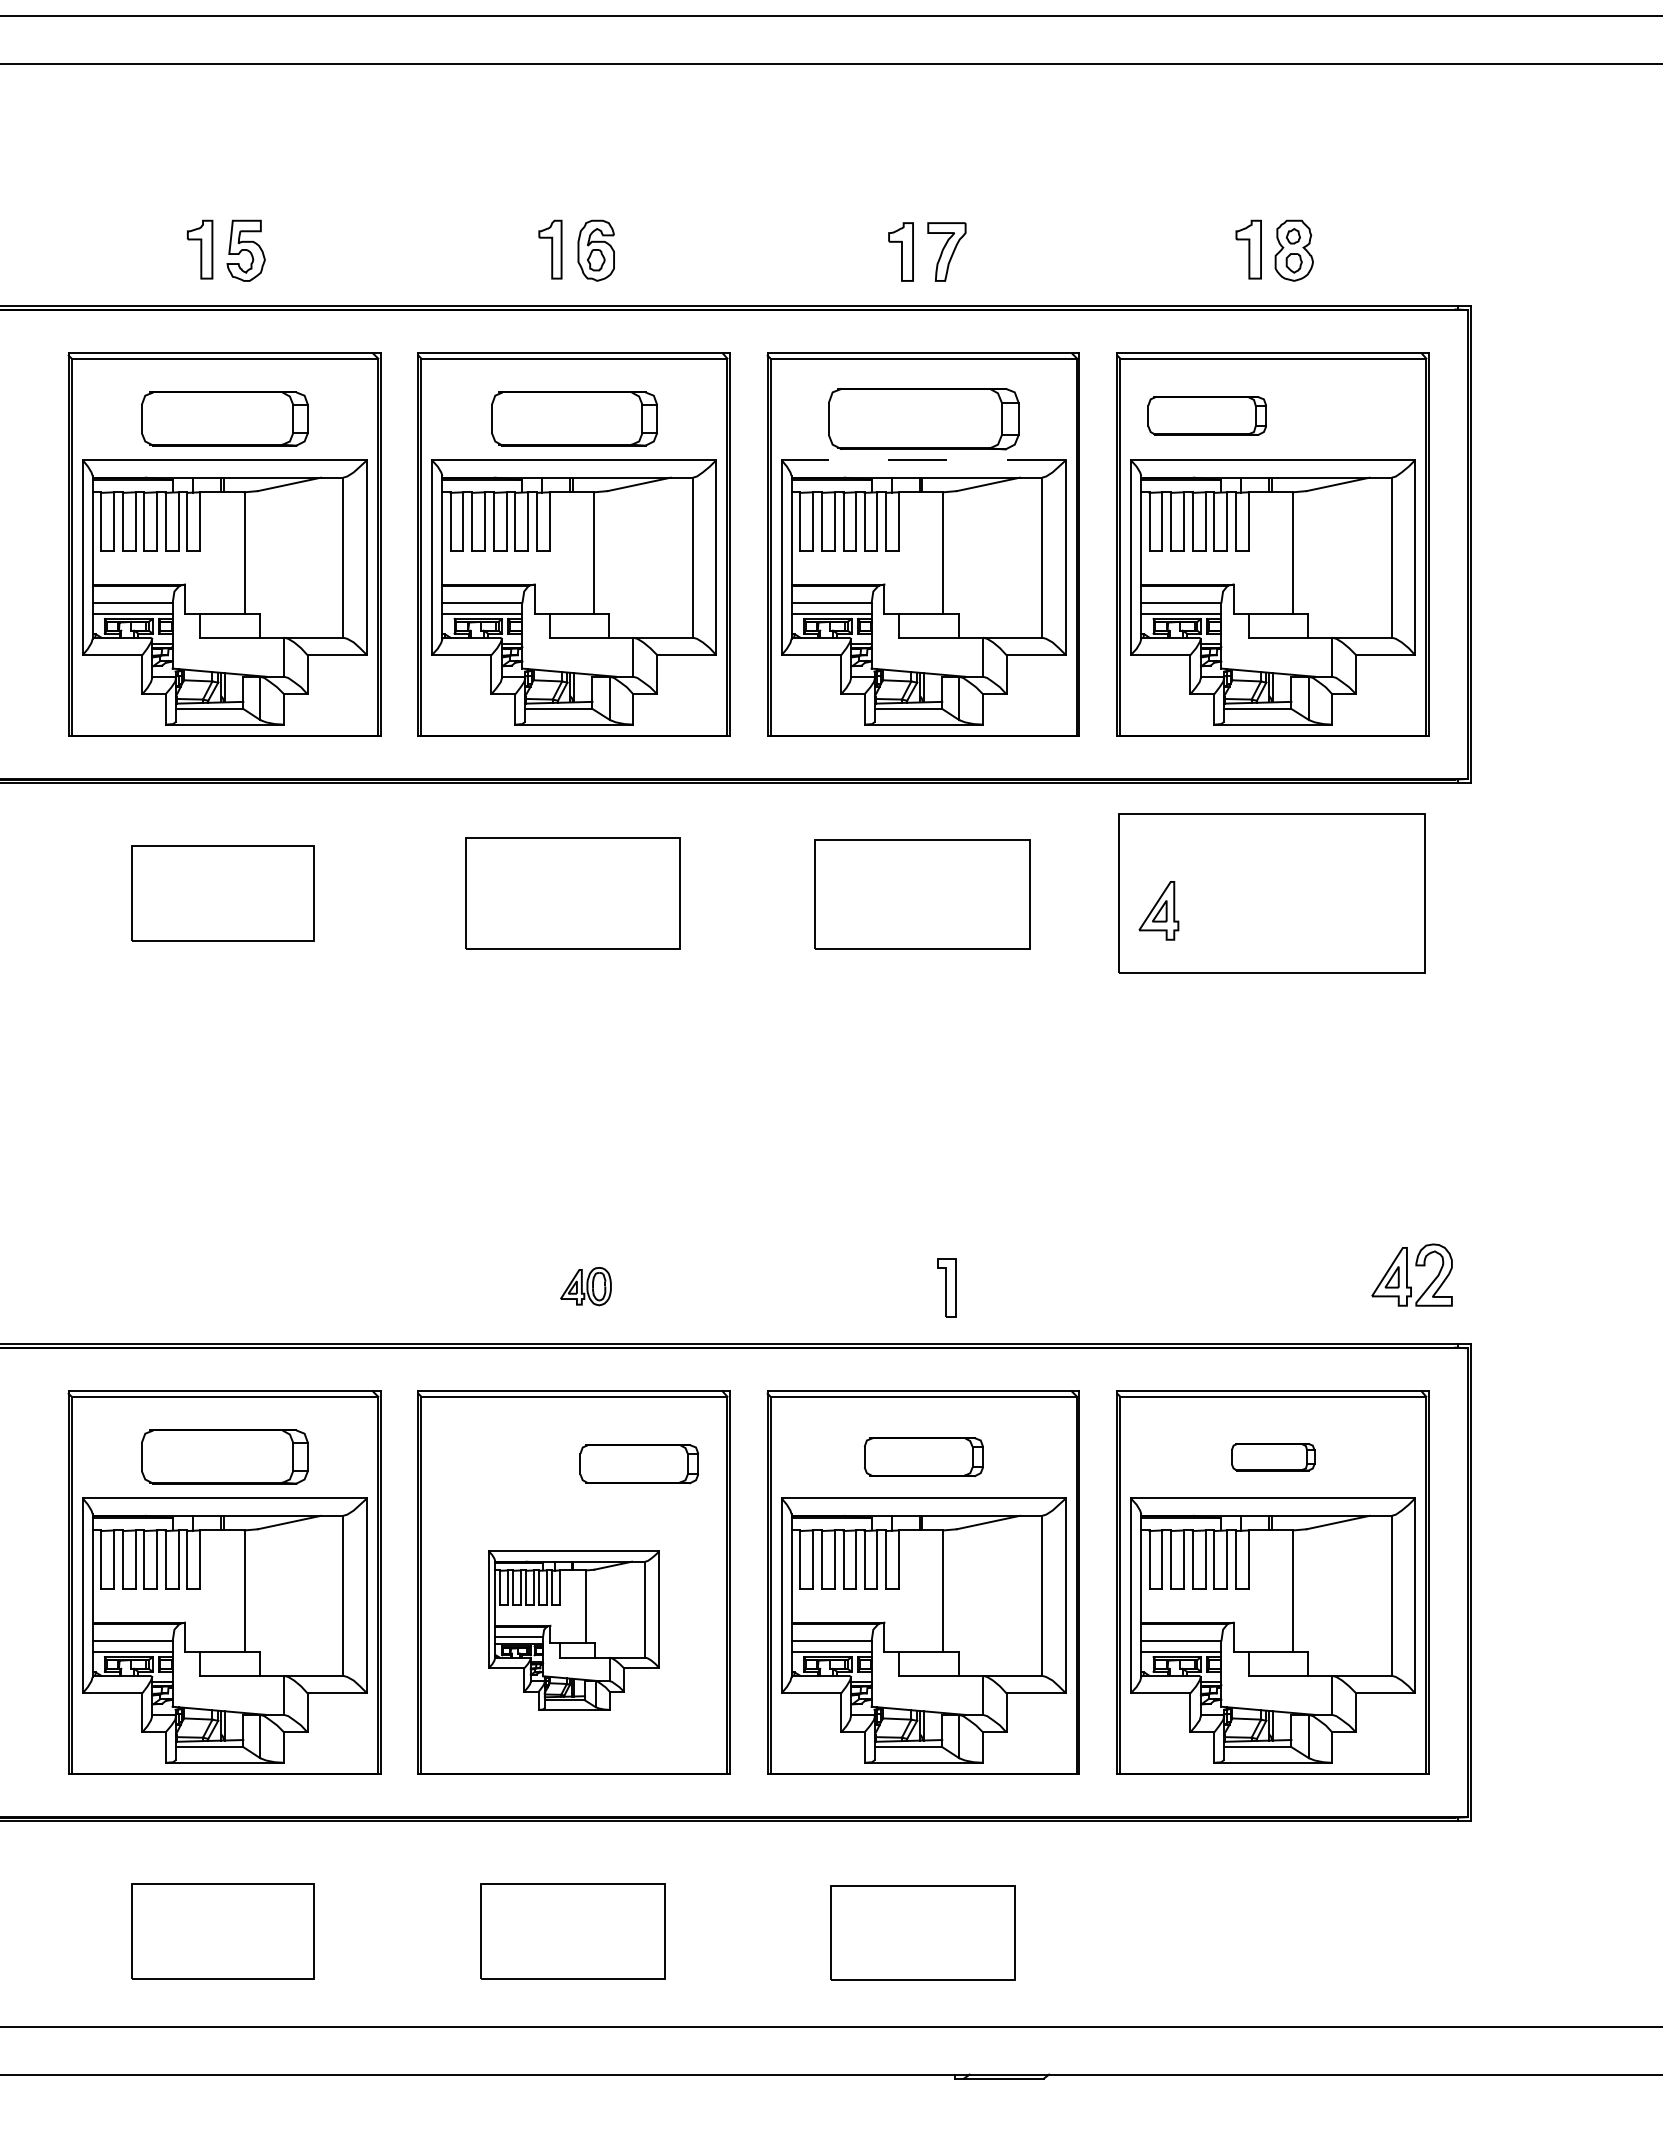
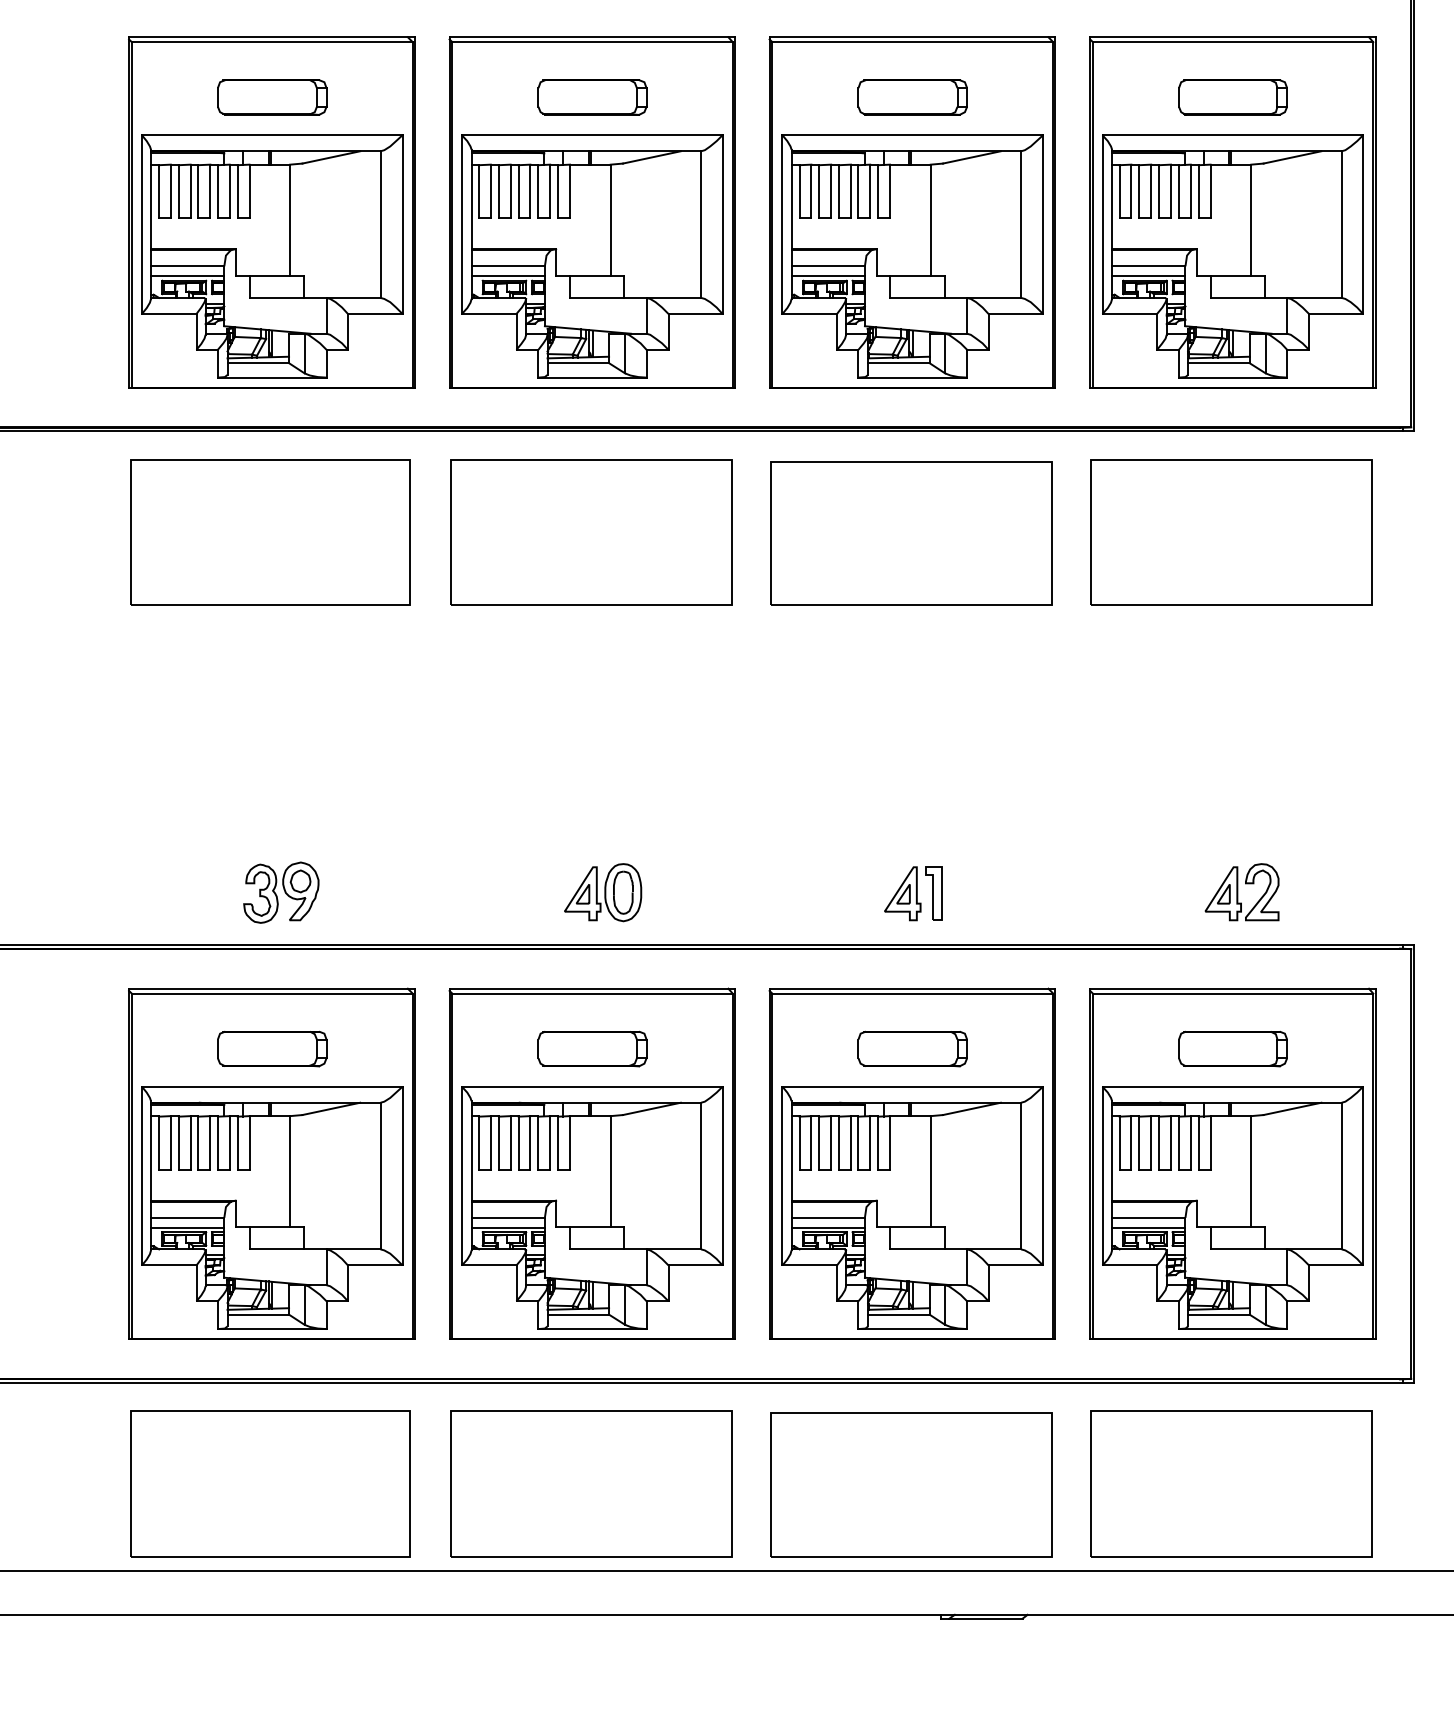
part: (1206, 415) -> (1232, 97), moved
part: (224, 418) -> (271, 97), size x0.71
part: (573, 418) -> (591, 97), size x0.71
part: (923, 418) -> (912, 97), size x0.62
line: (923, 460) -> (912, 135), dashed -> solid
part: (222, 893) -> (270, 532), size x1.67
part: (572, 893) -> (590, 532), size x1.43
part: (922, 894) -> (911, 533), size x1.43
part: (1158, 910) -> (902, 893), moved
part: (1411, 1274) -> (1241, 891), moved
part: (234, 1286) -> (281, 892), added
part: (585, 1286) -> (602, 892), size x1.67
part: (224, 1457) -> (271, 1049), size x0.71
part: (1272, 1457) -> (1232, 1049), size x1.43
part: (638, 1464) -> (591, 1049), moved
part: (573, 1630) -> (591, 1207), size x1.67
part: (222, 1931) -> (270, 1483), size x1.67
part: (572, 1931) -> (590, 1483), size x1.67
part: (1271, 1931) -> (1231, 1483), added
part: (922, 1932) -> (911, 1484), size x1.67

